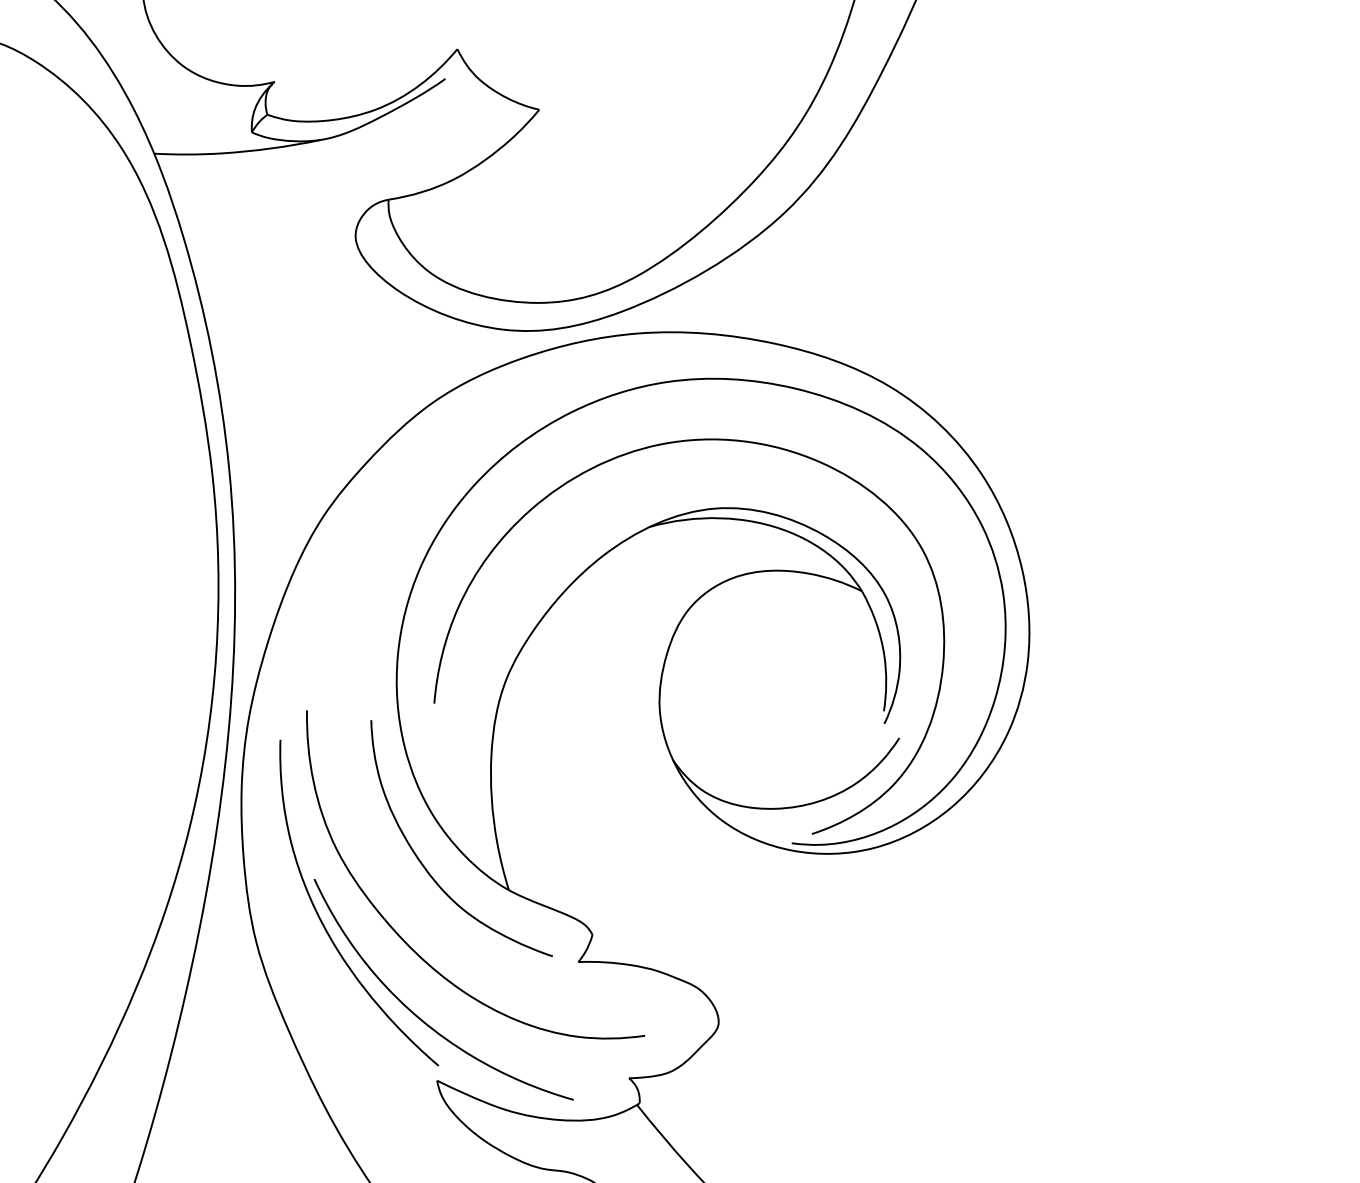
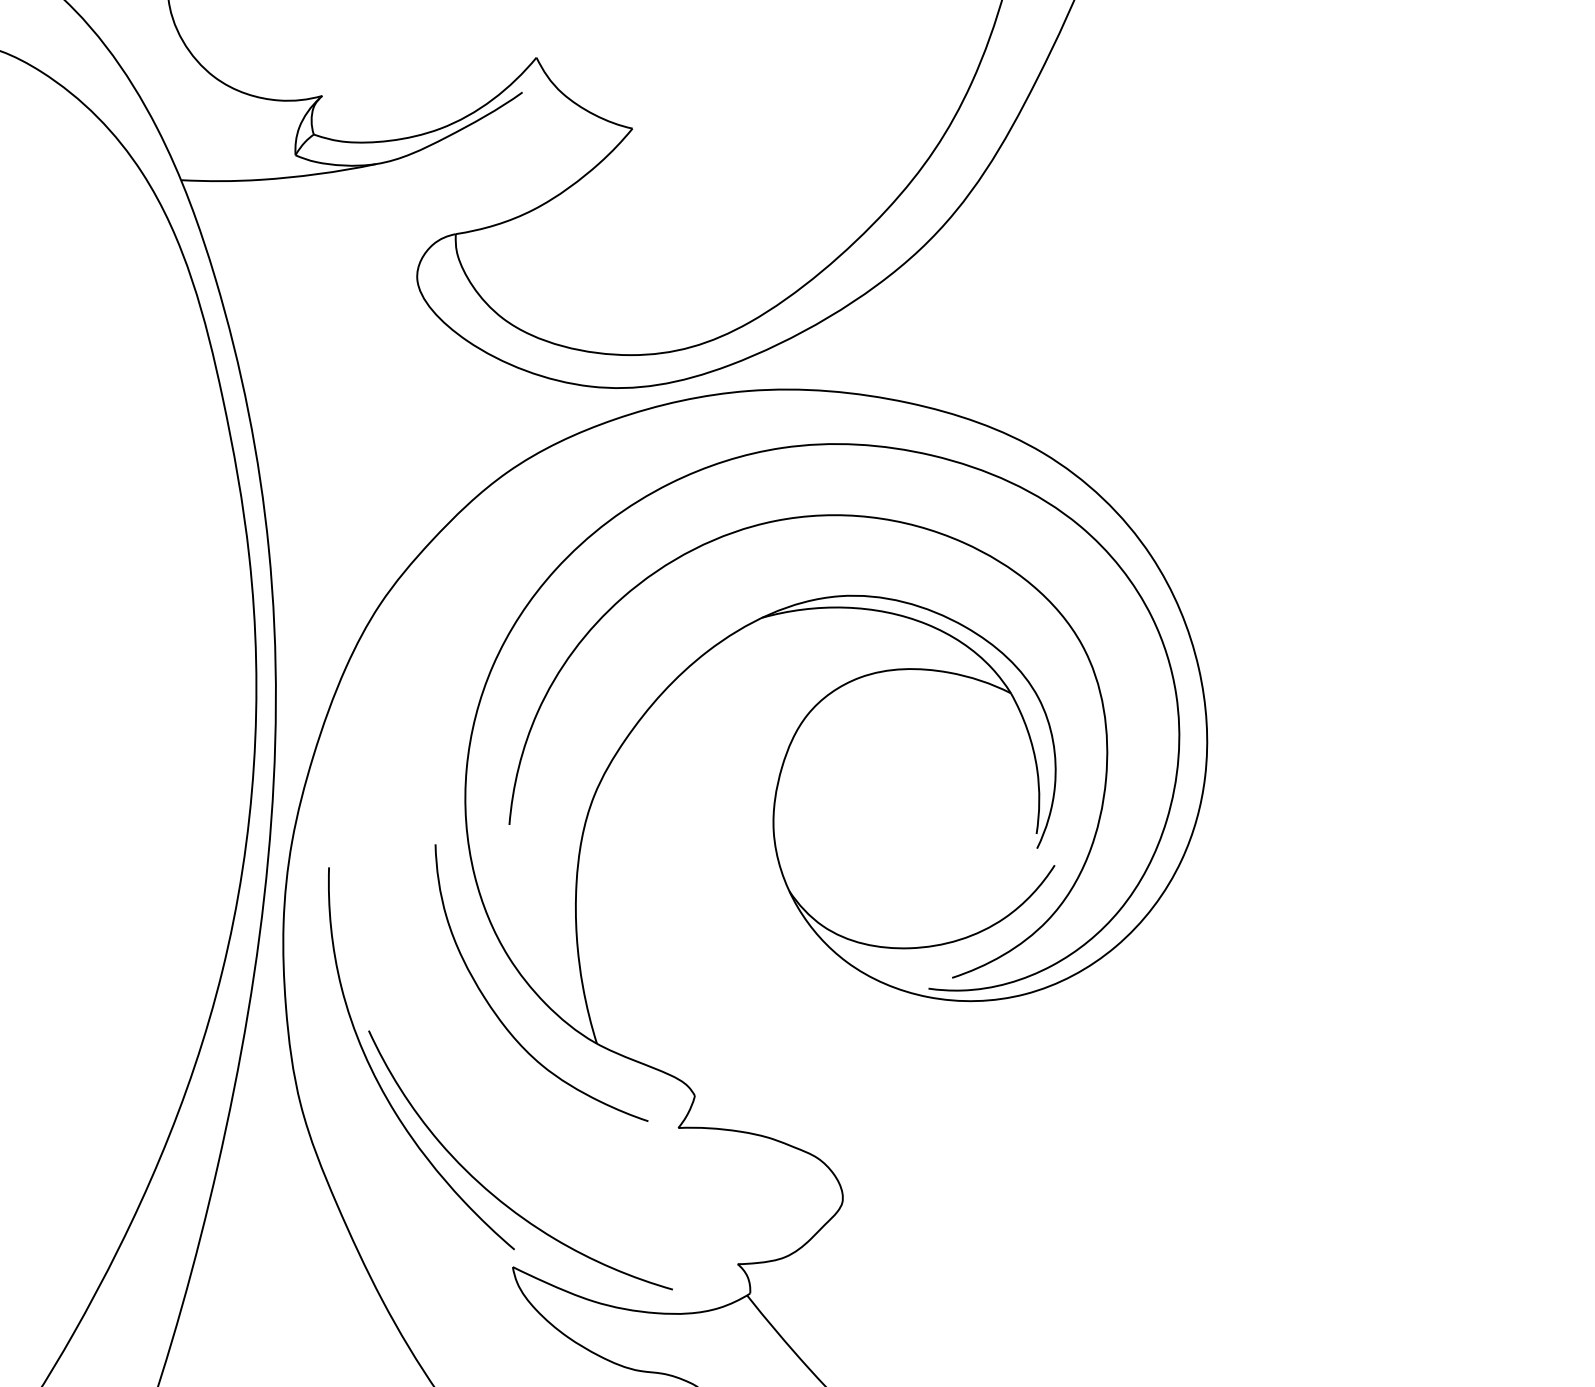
curve: (407, 942) -> (477, 1105), removed

